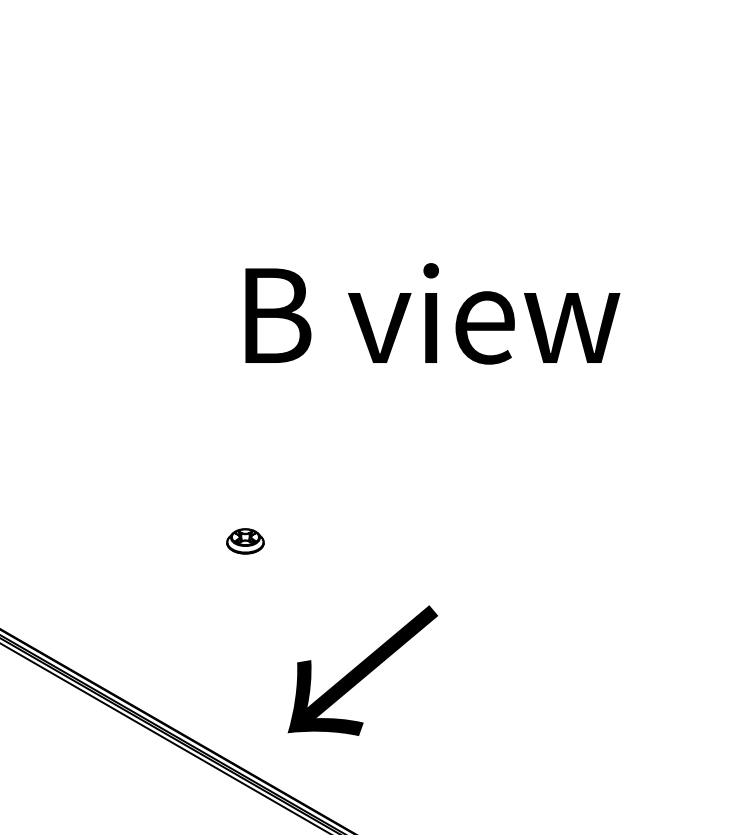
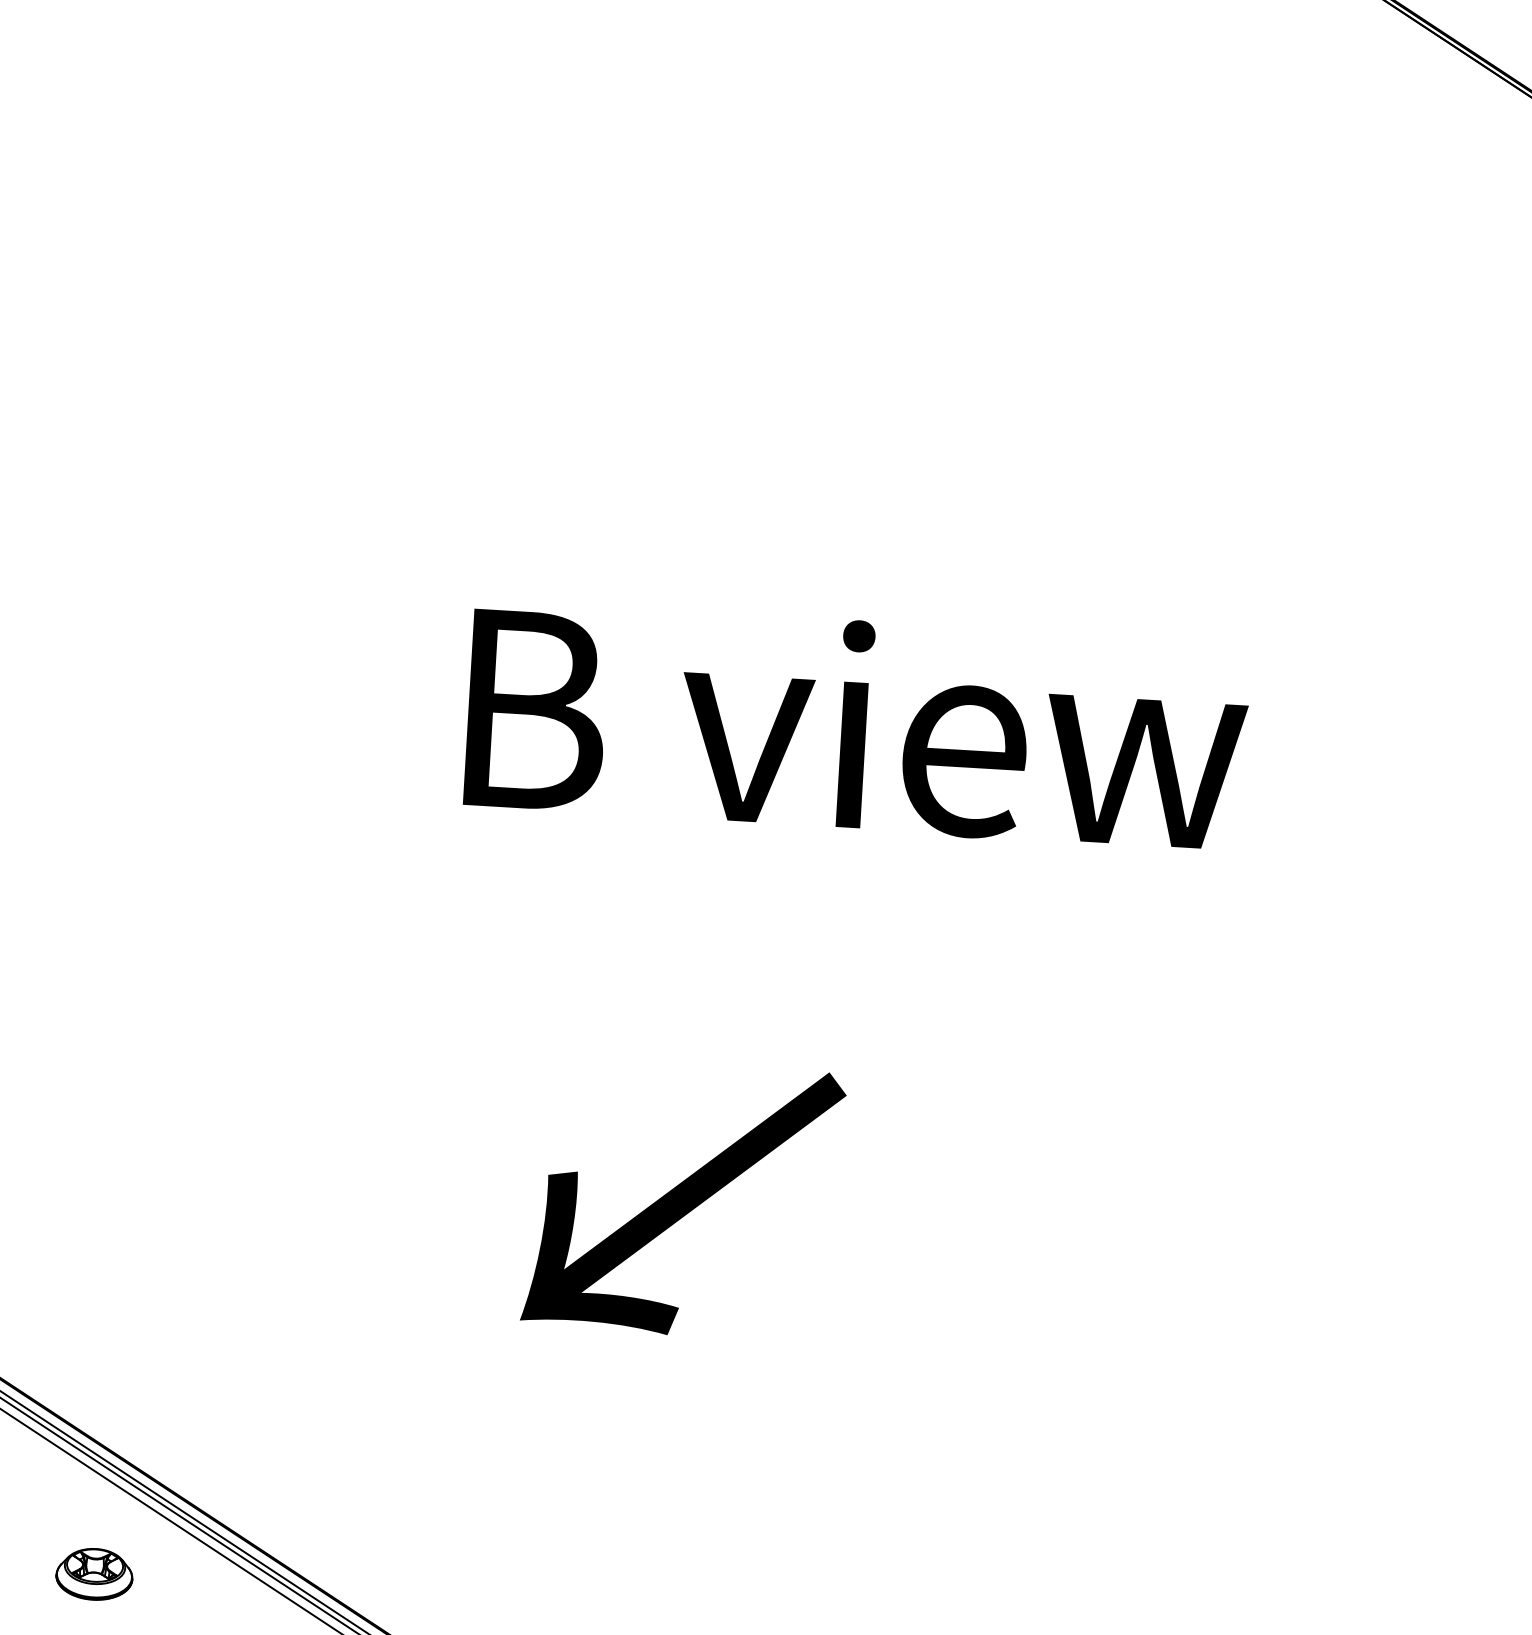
part: (245, 541) -> (94, 1574), moved
text: (362, 670) -> (682, 1199), moved

